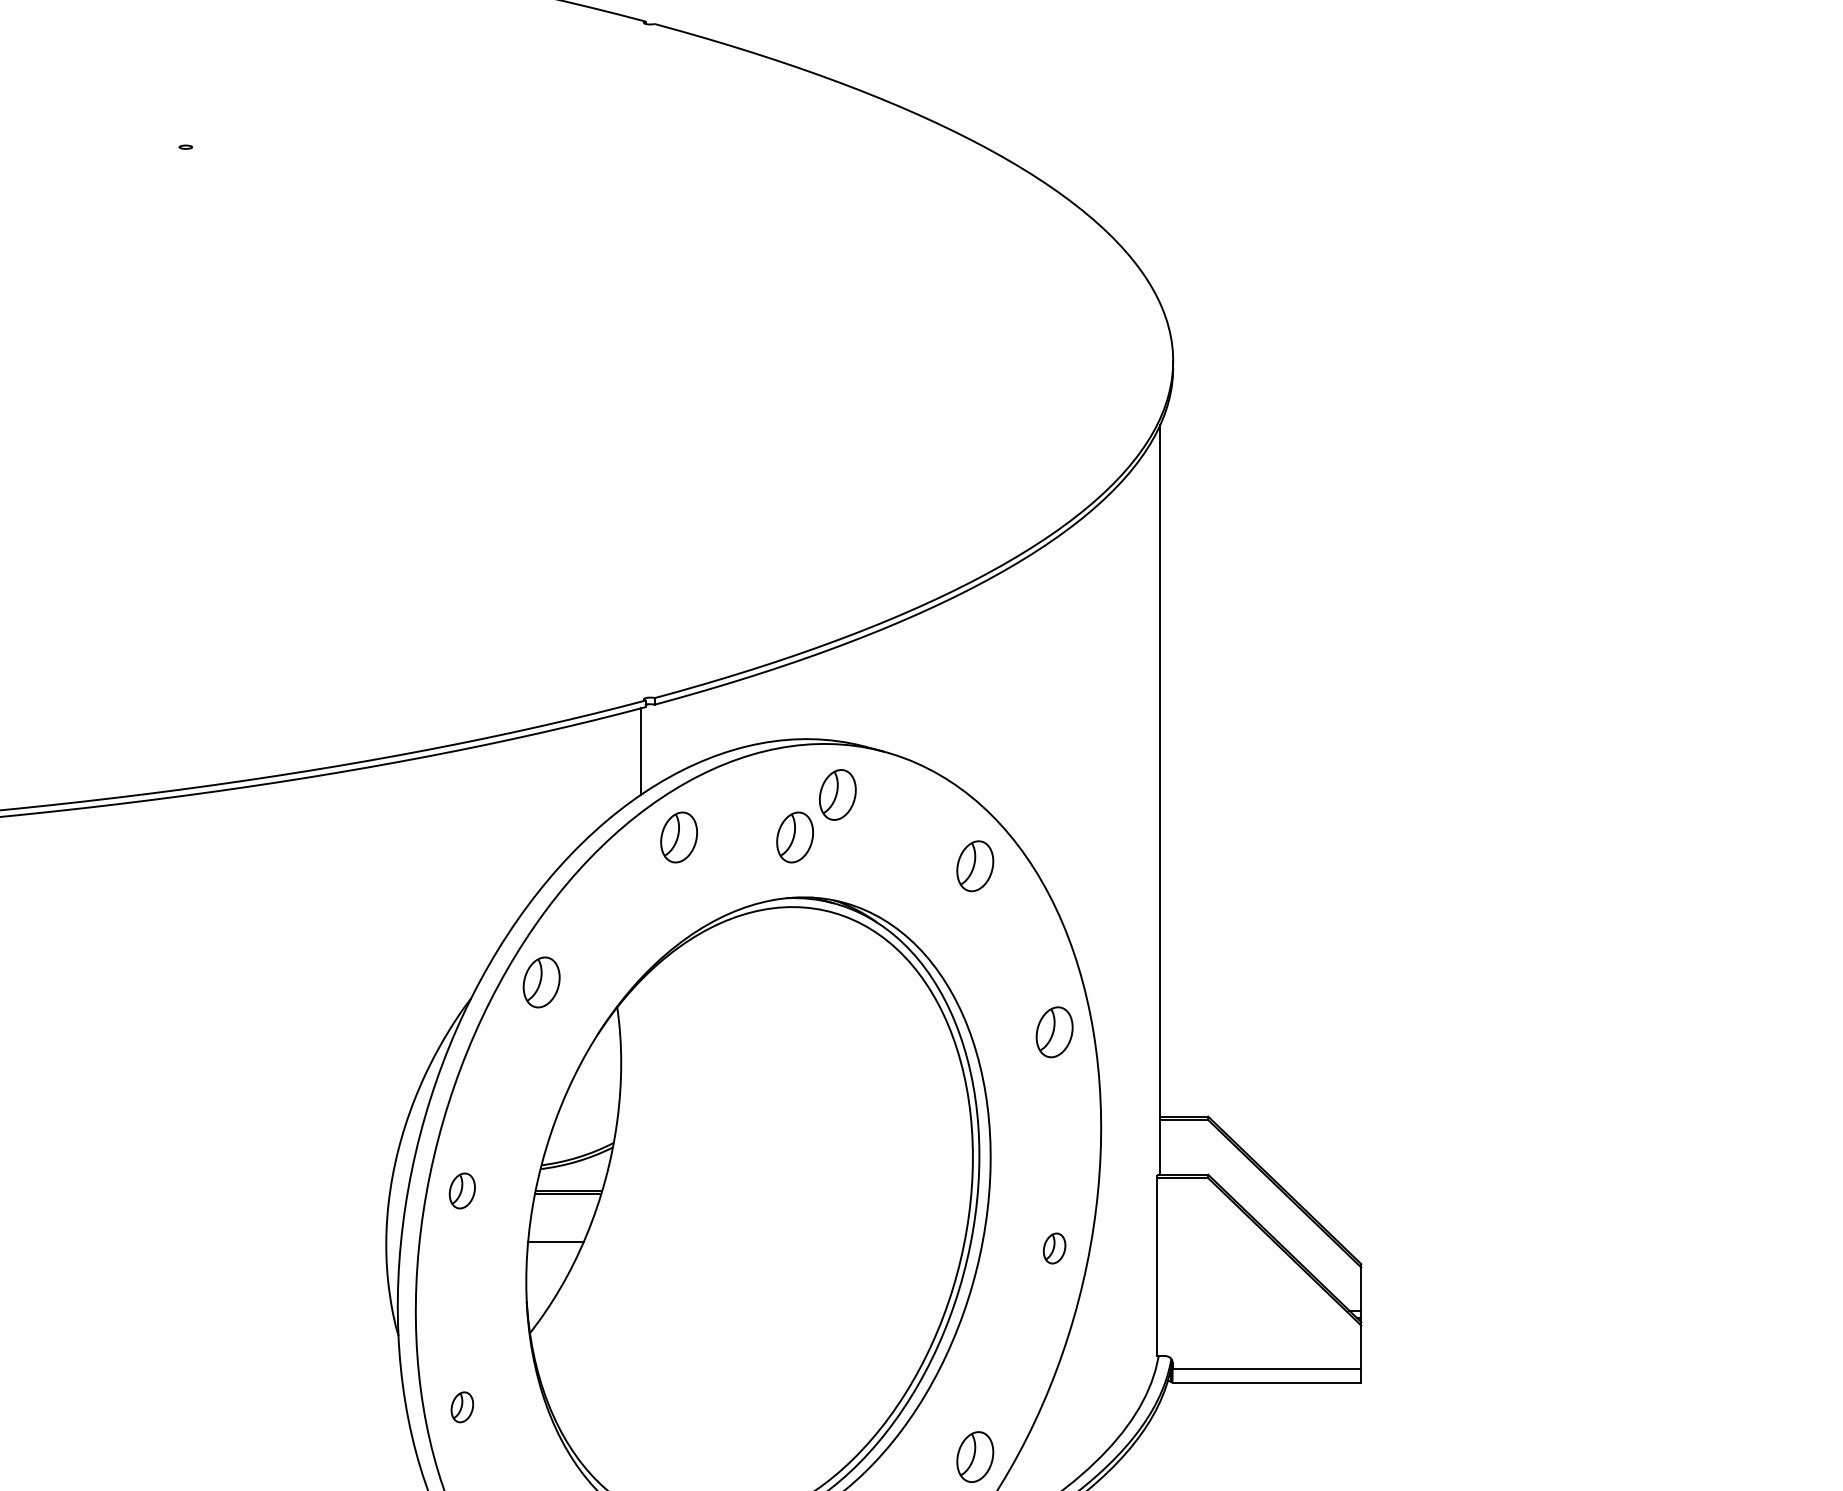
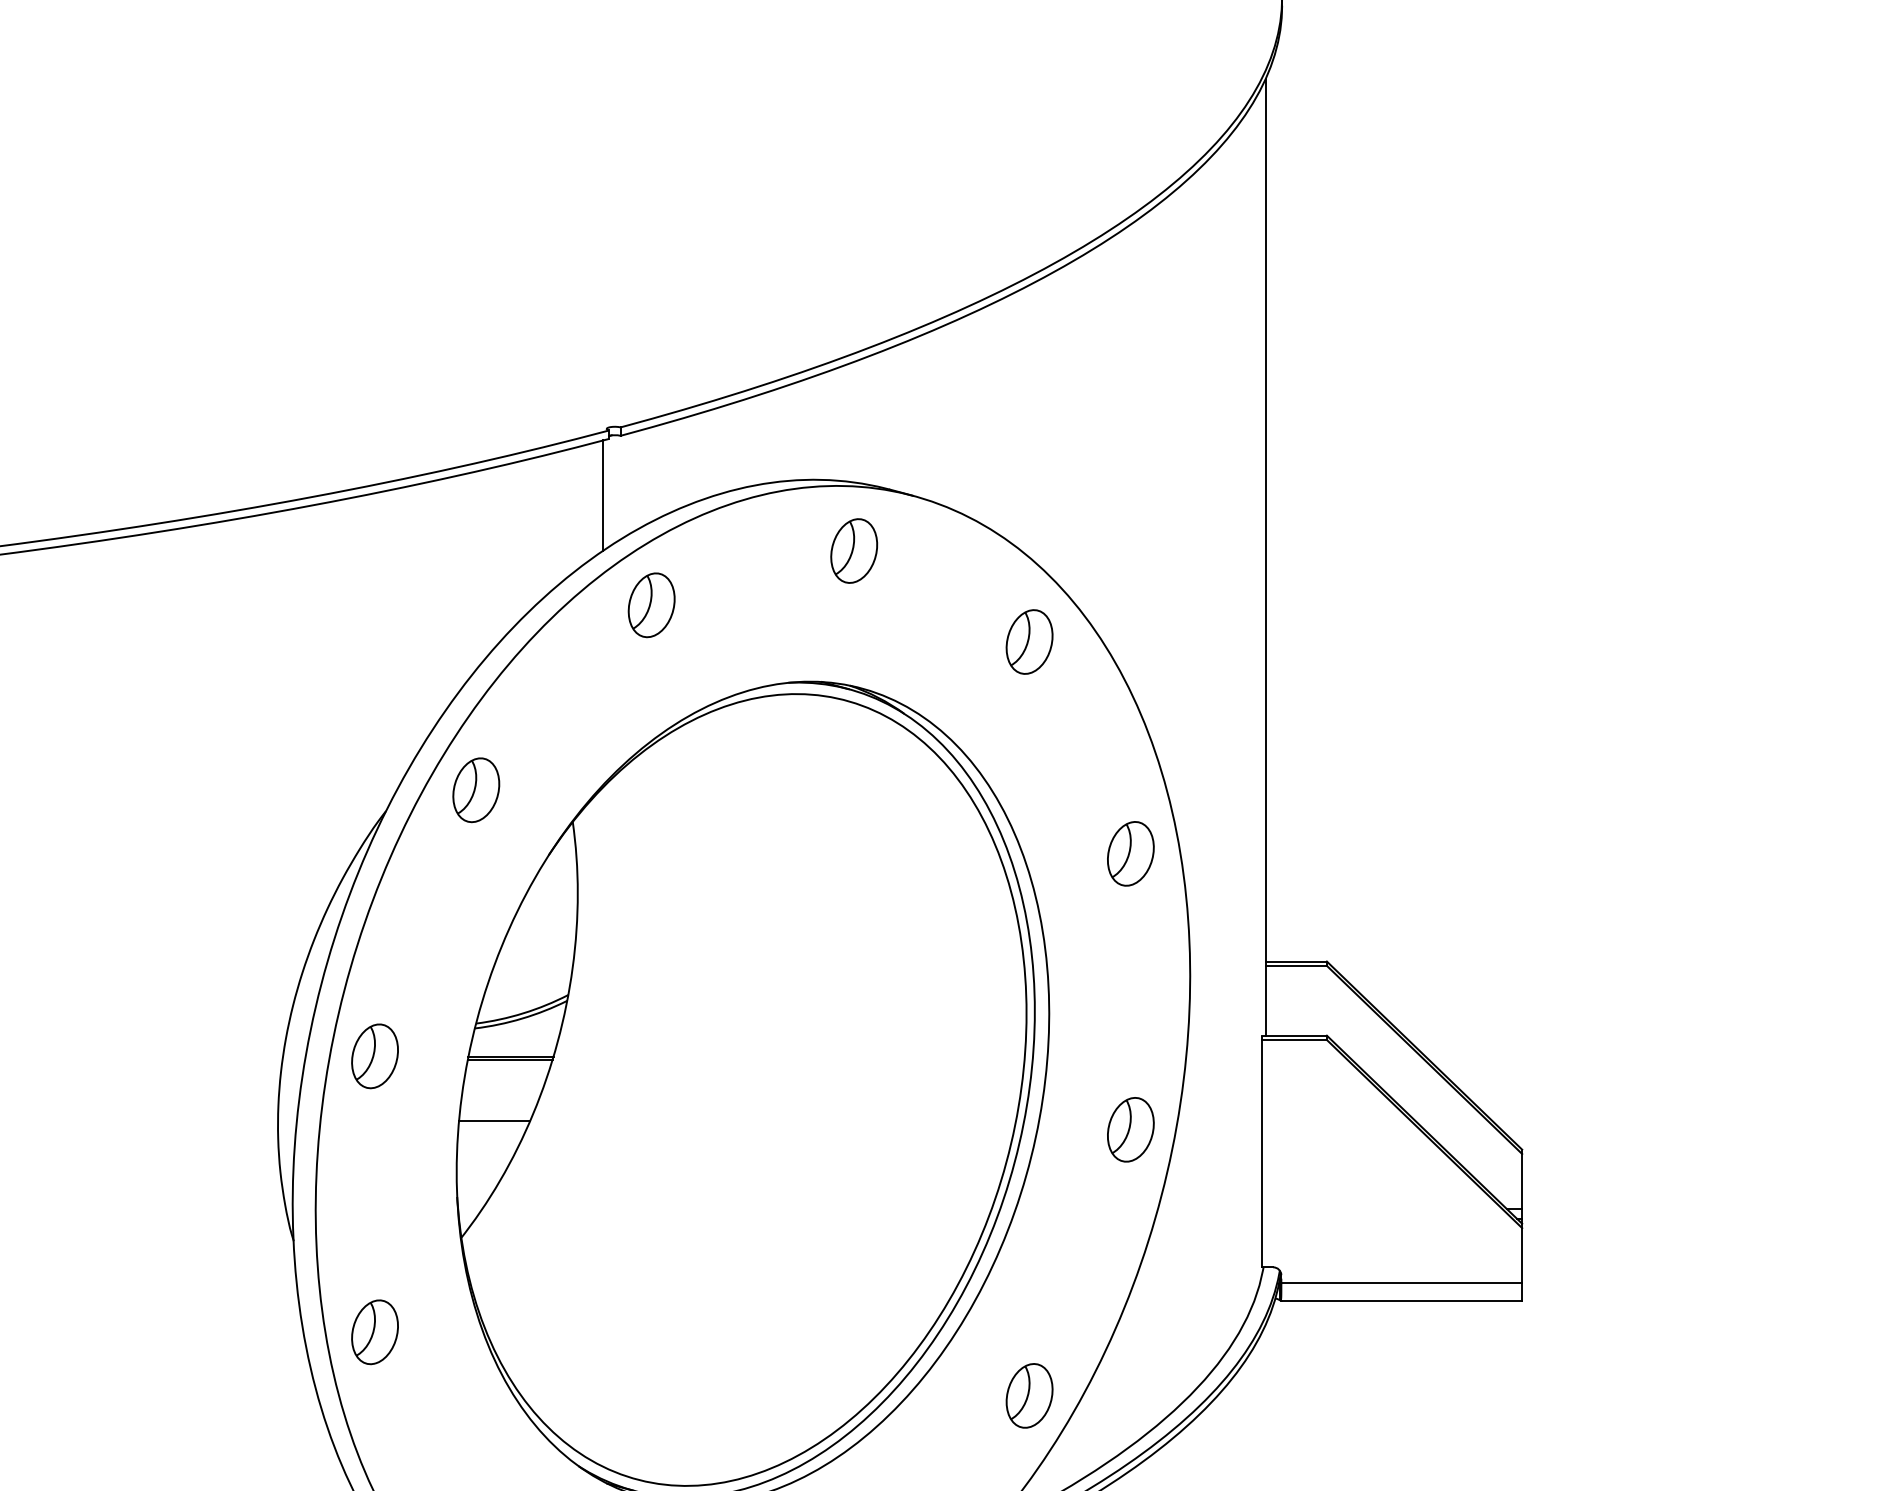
part: (794, 837) -> (798, 605), removed
part: (462, 1190) -> (375, 1055), size x1.43
part: (1054, 1248) -> (1130, 1129), size x1.67
part: (462, 1407) -> (375, 1332), size x1.67

